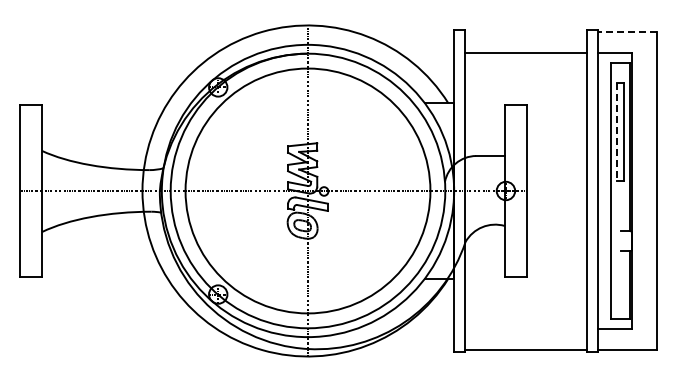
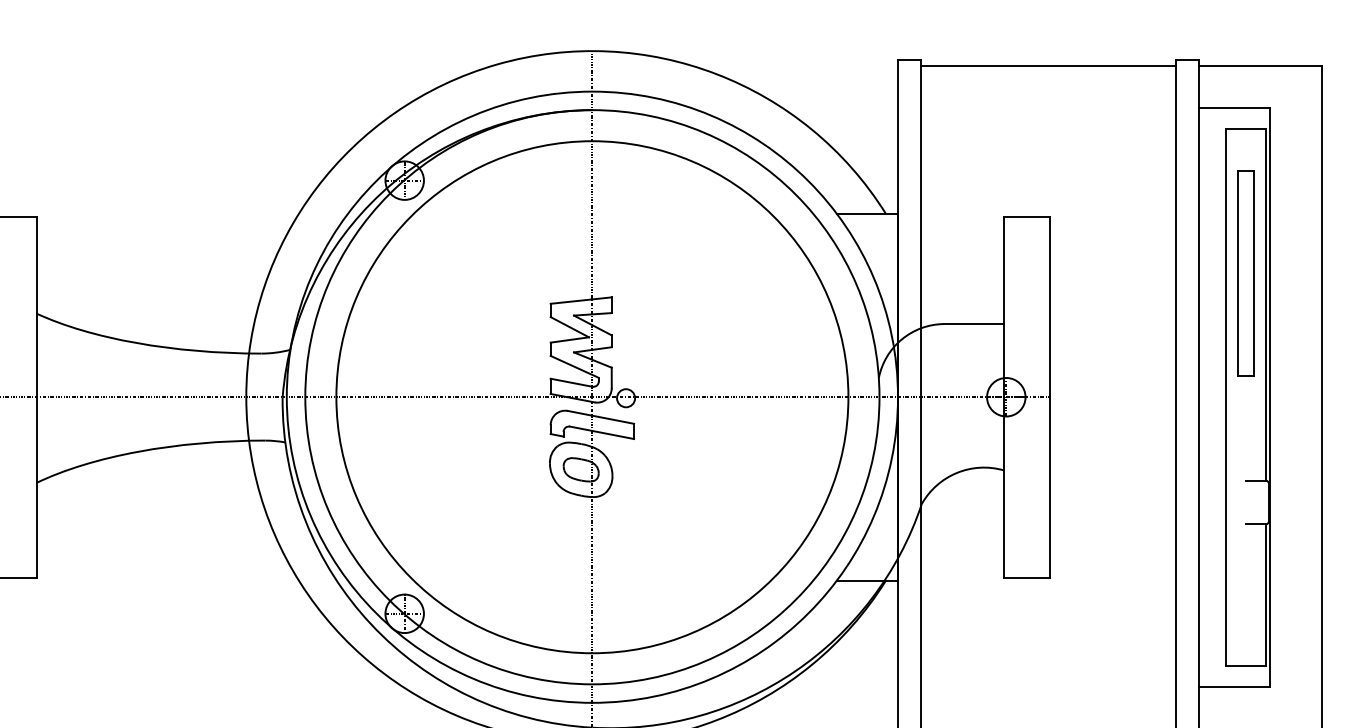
line: (626, 32) -> (1258, 65), dashed -> solid
line: (525, 53) -> (1047, 65), moved
line: (616, 132) -> (1237, 274), dashed -> solid

